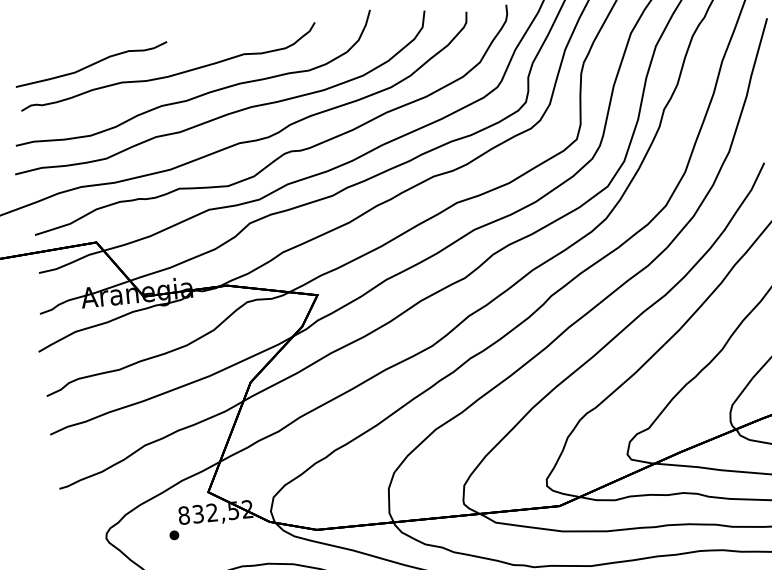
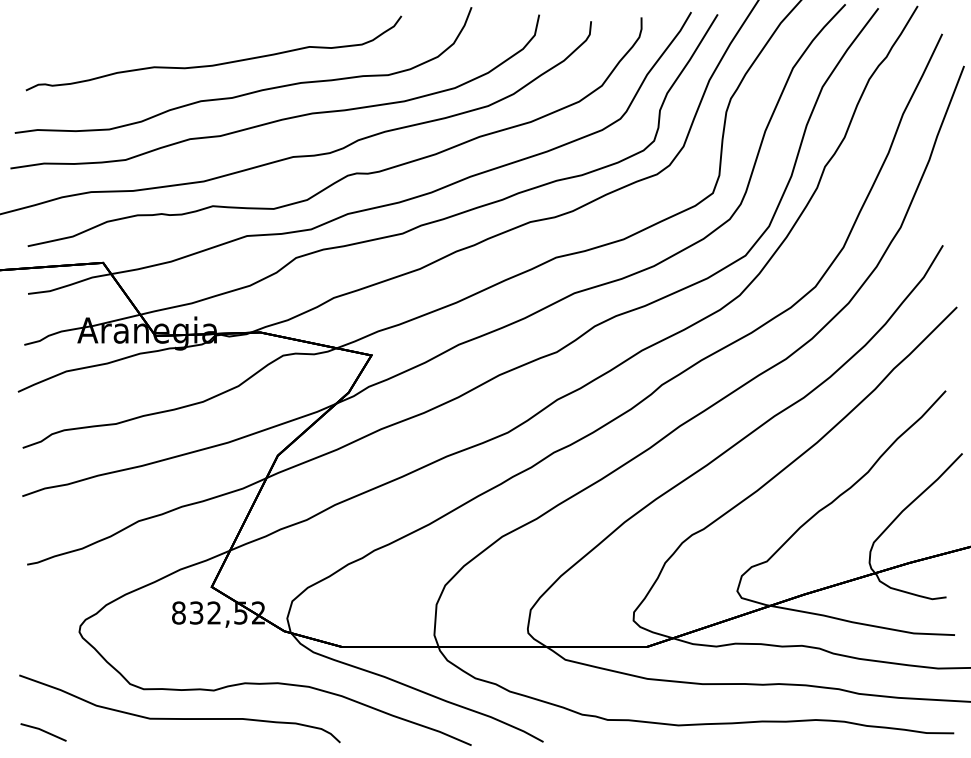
part: (91, 64) -> (118, 40), removed
part: (174, 535) -> (164, 636), removed

